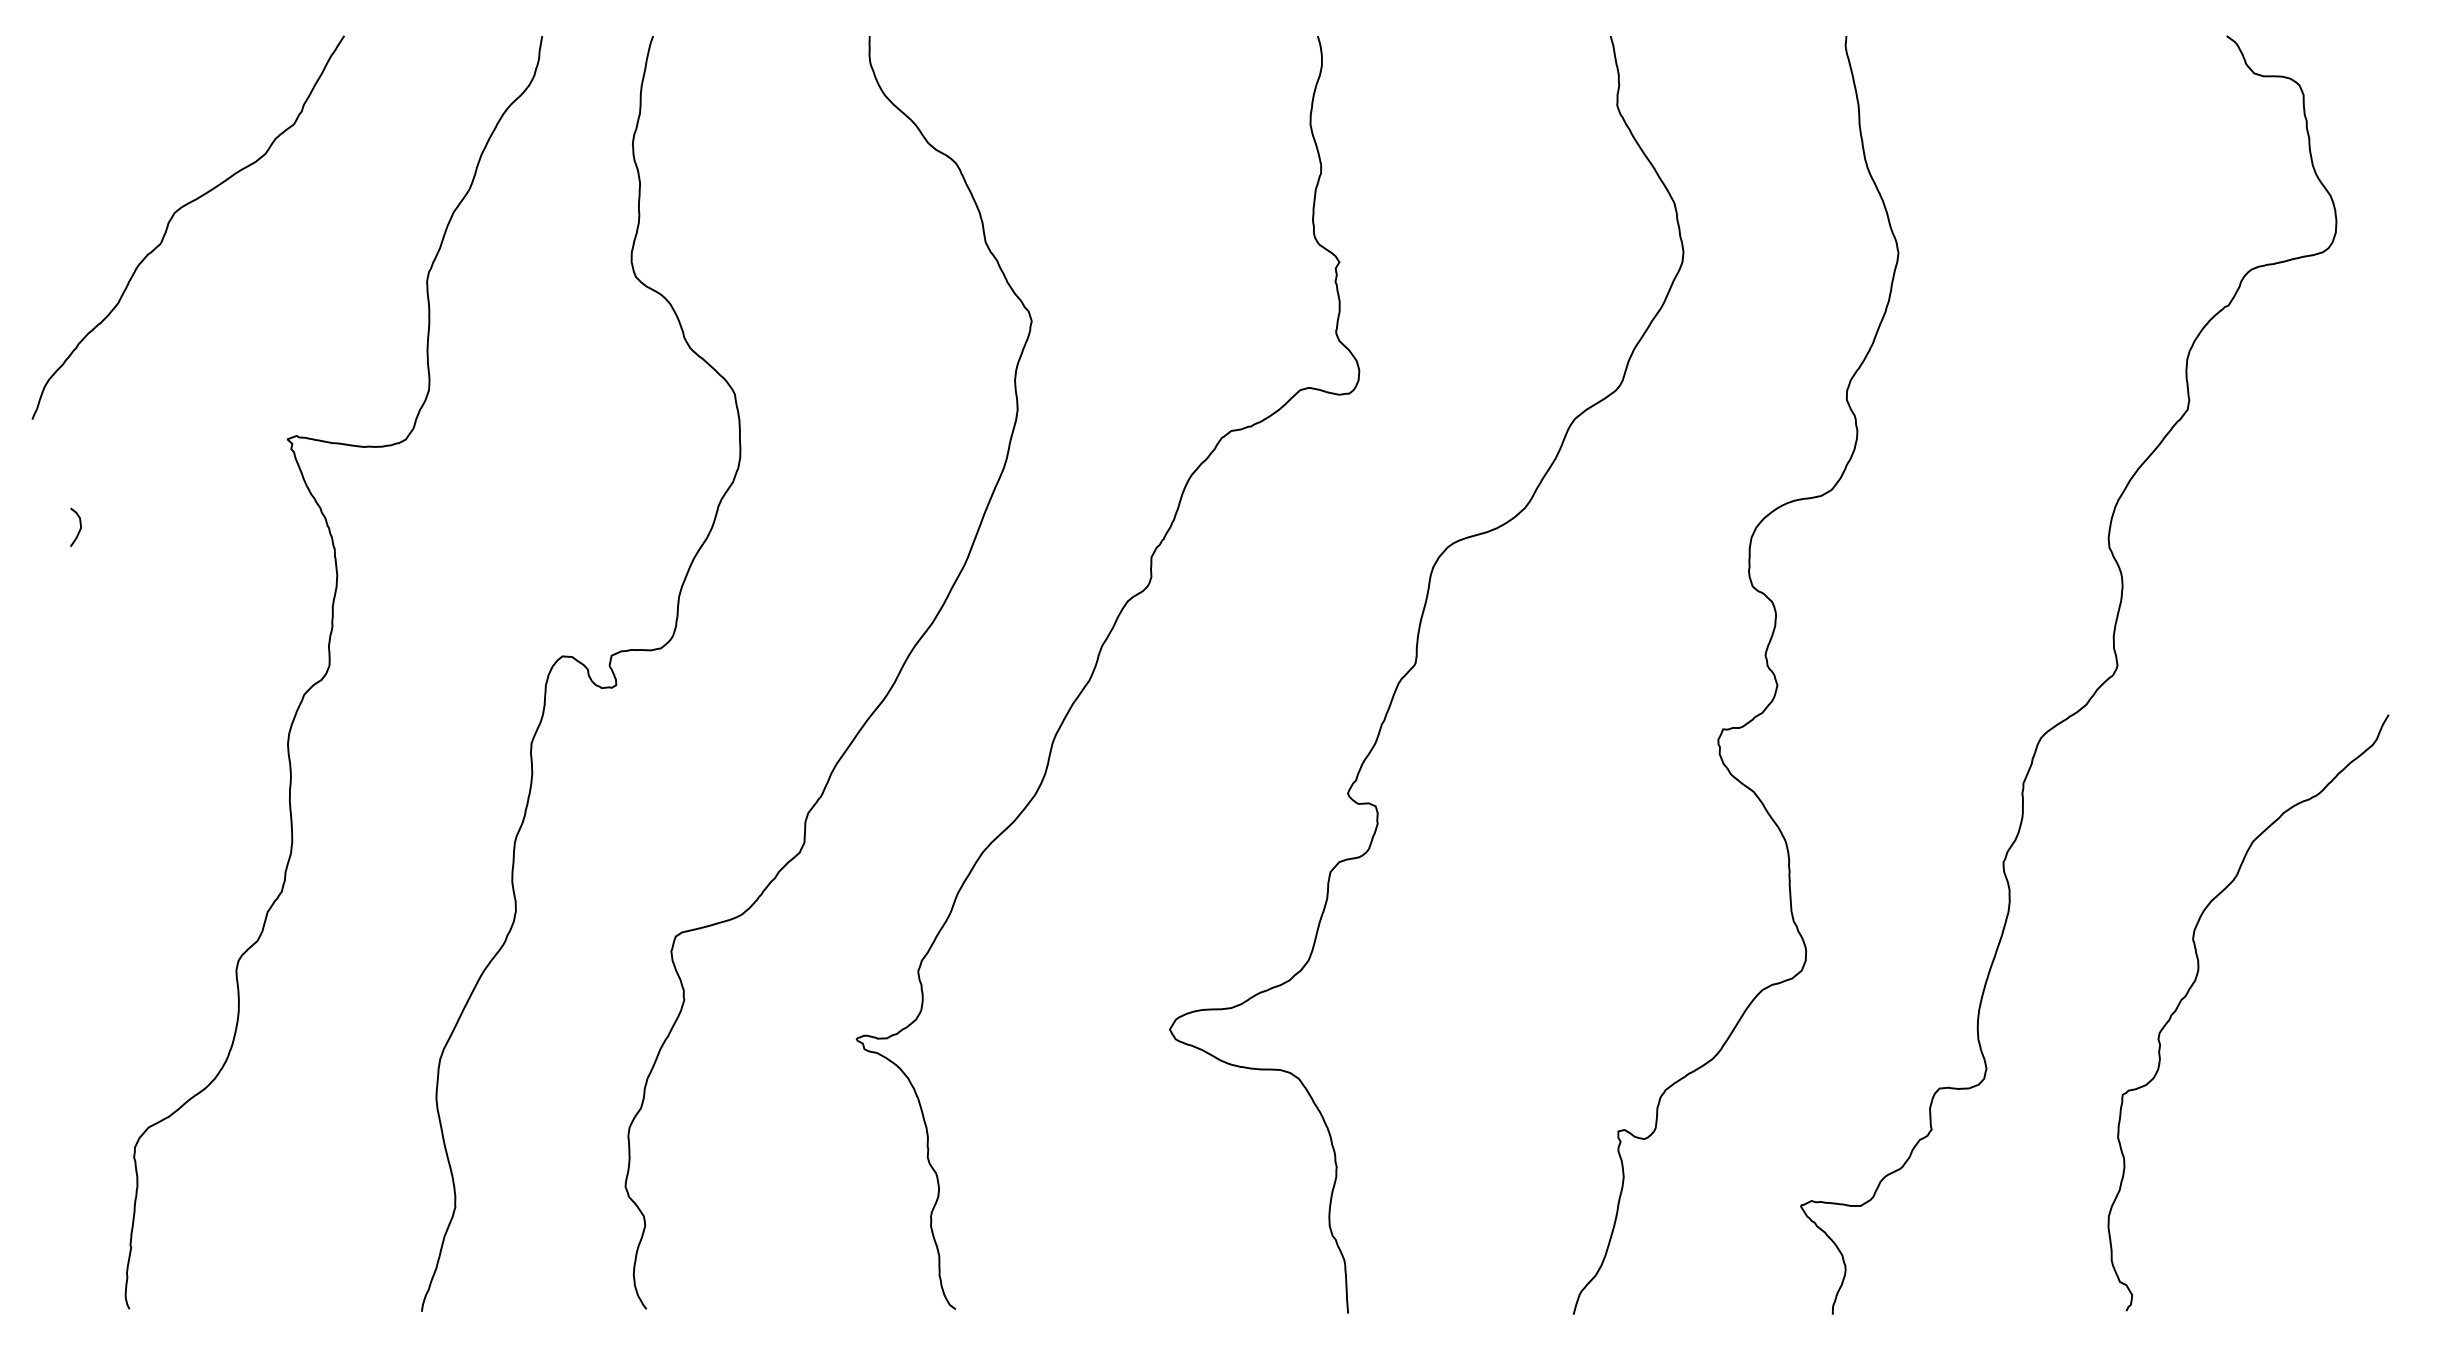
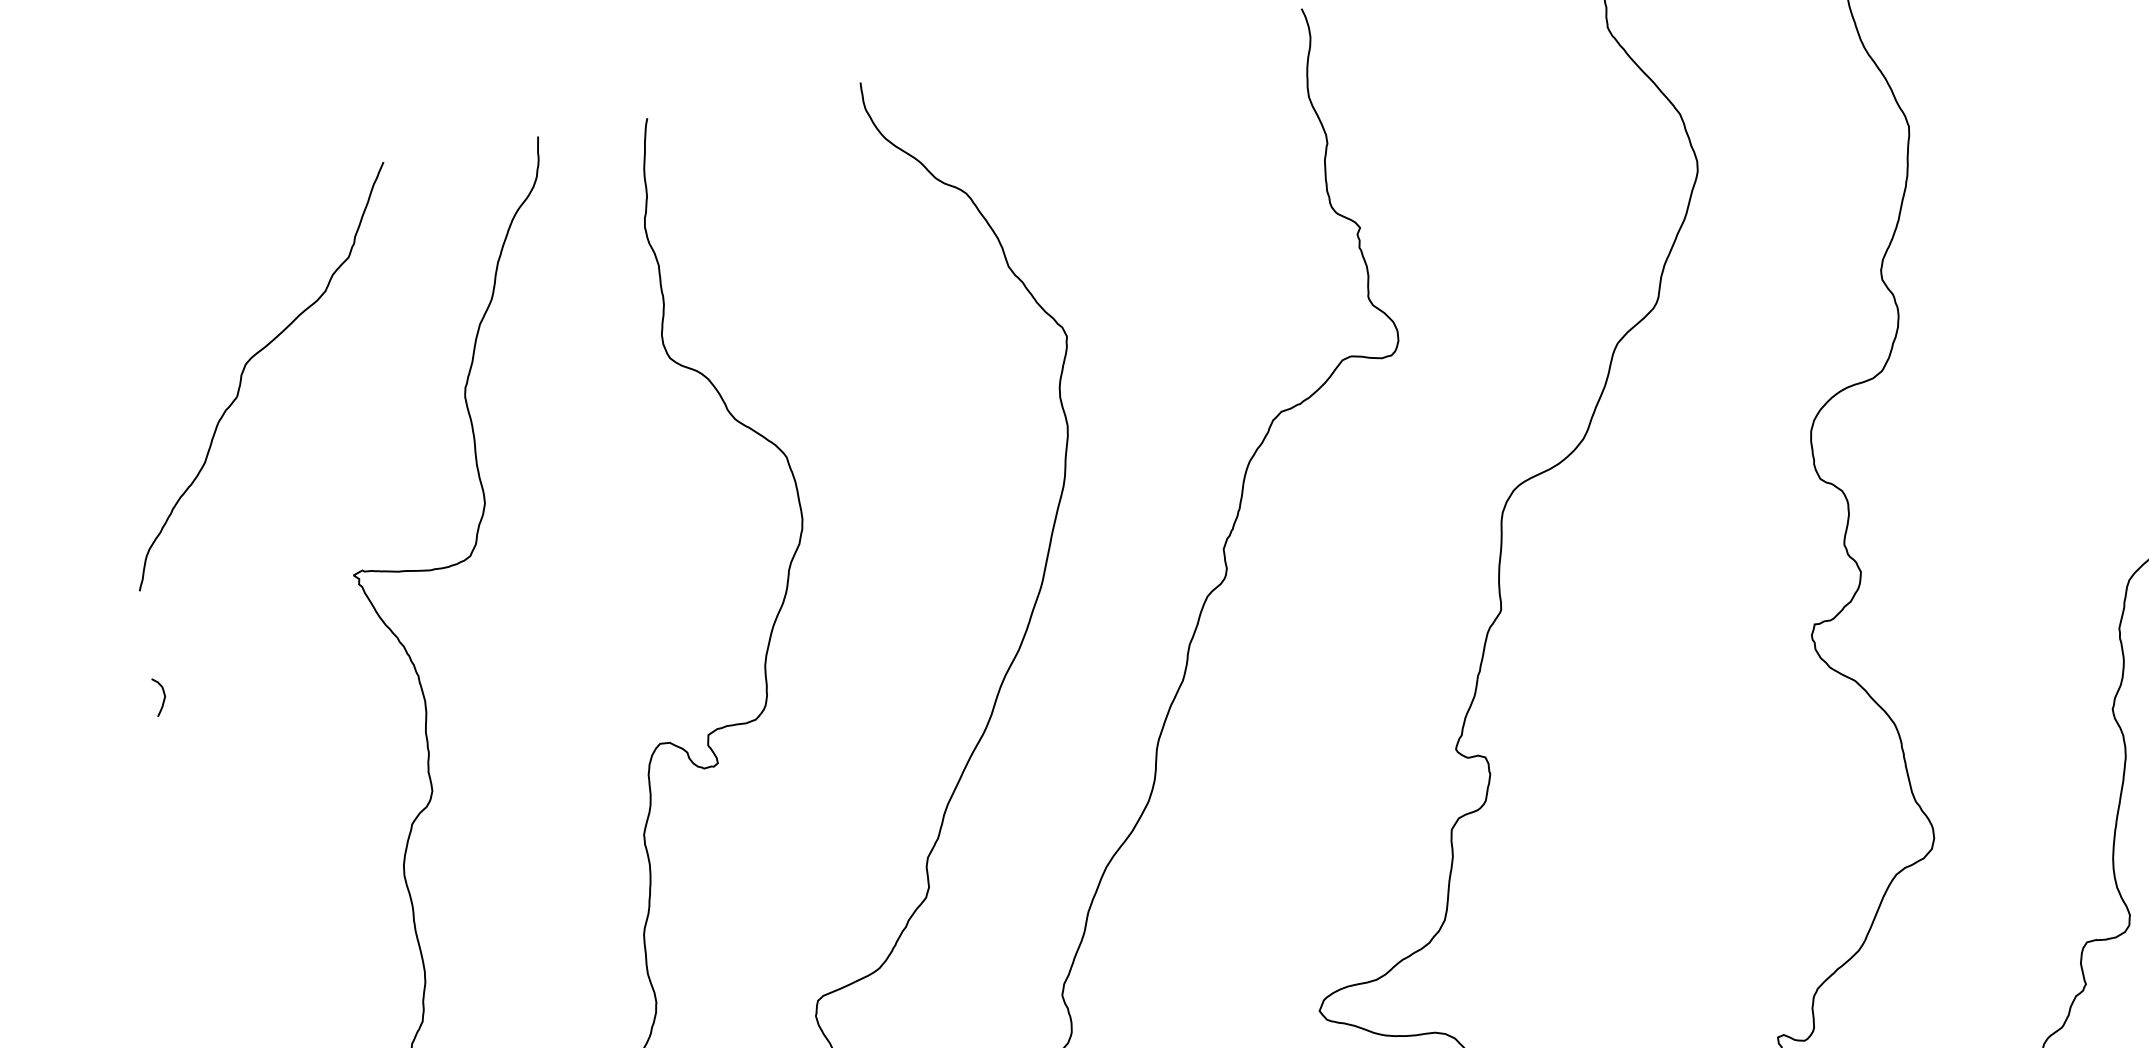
curve: (171, 220) -> (243, 372), moved

